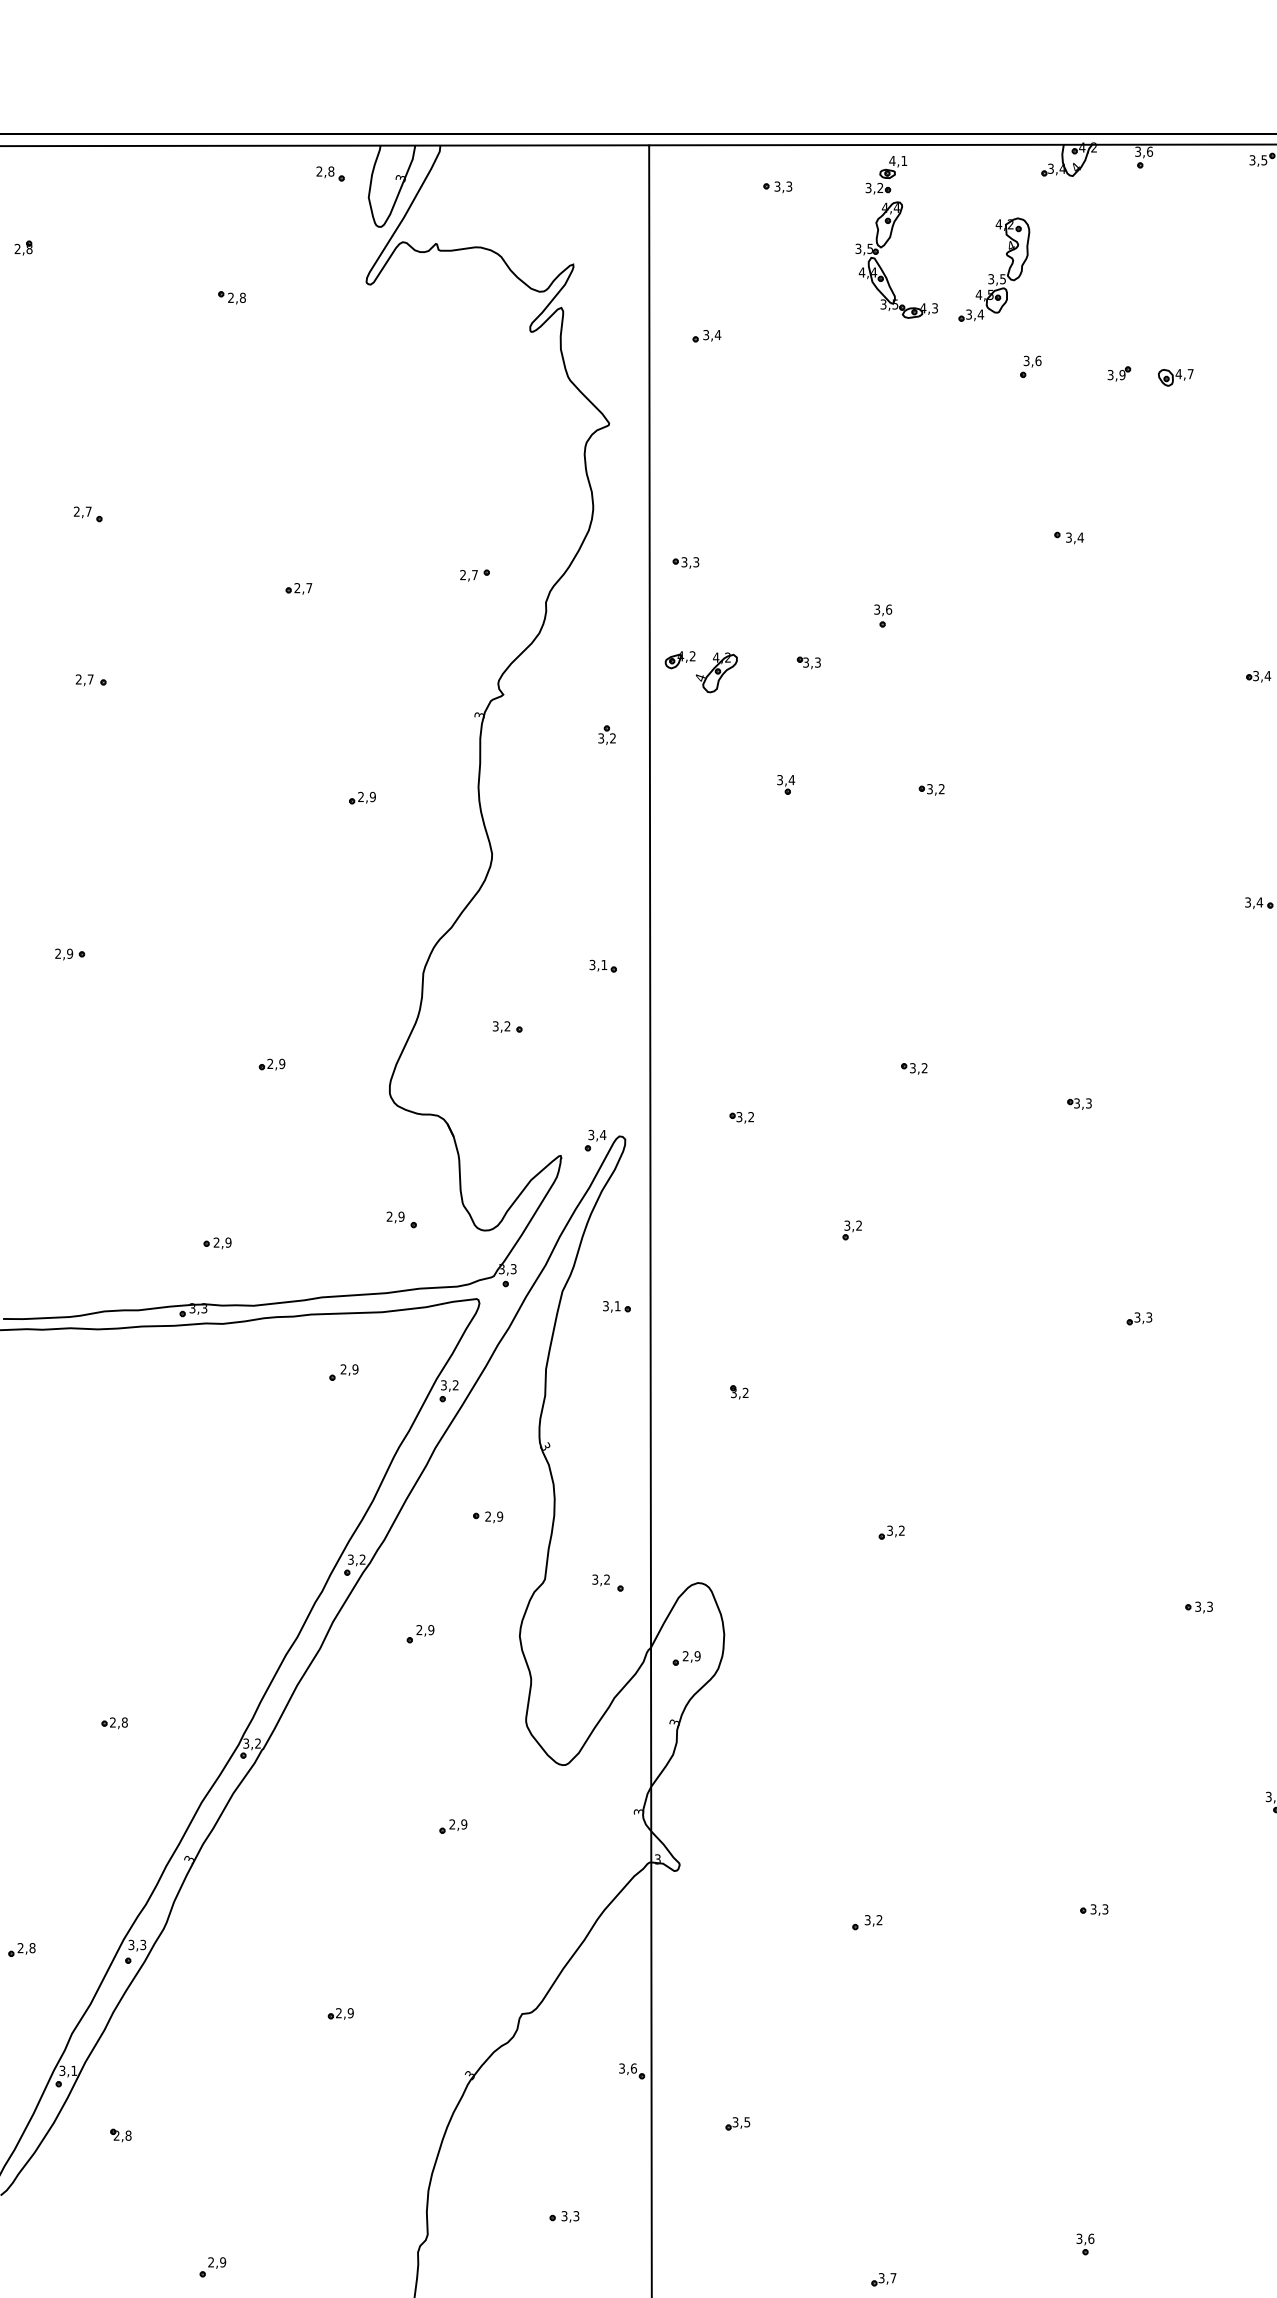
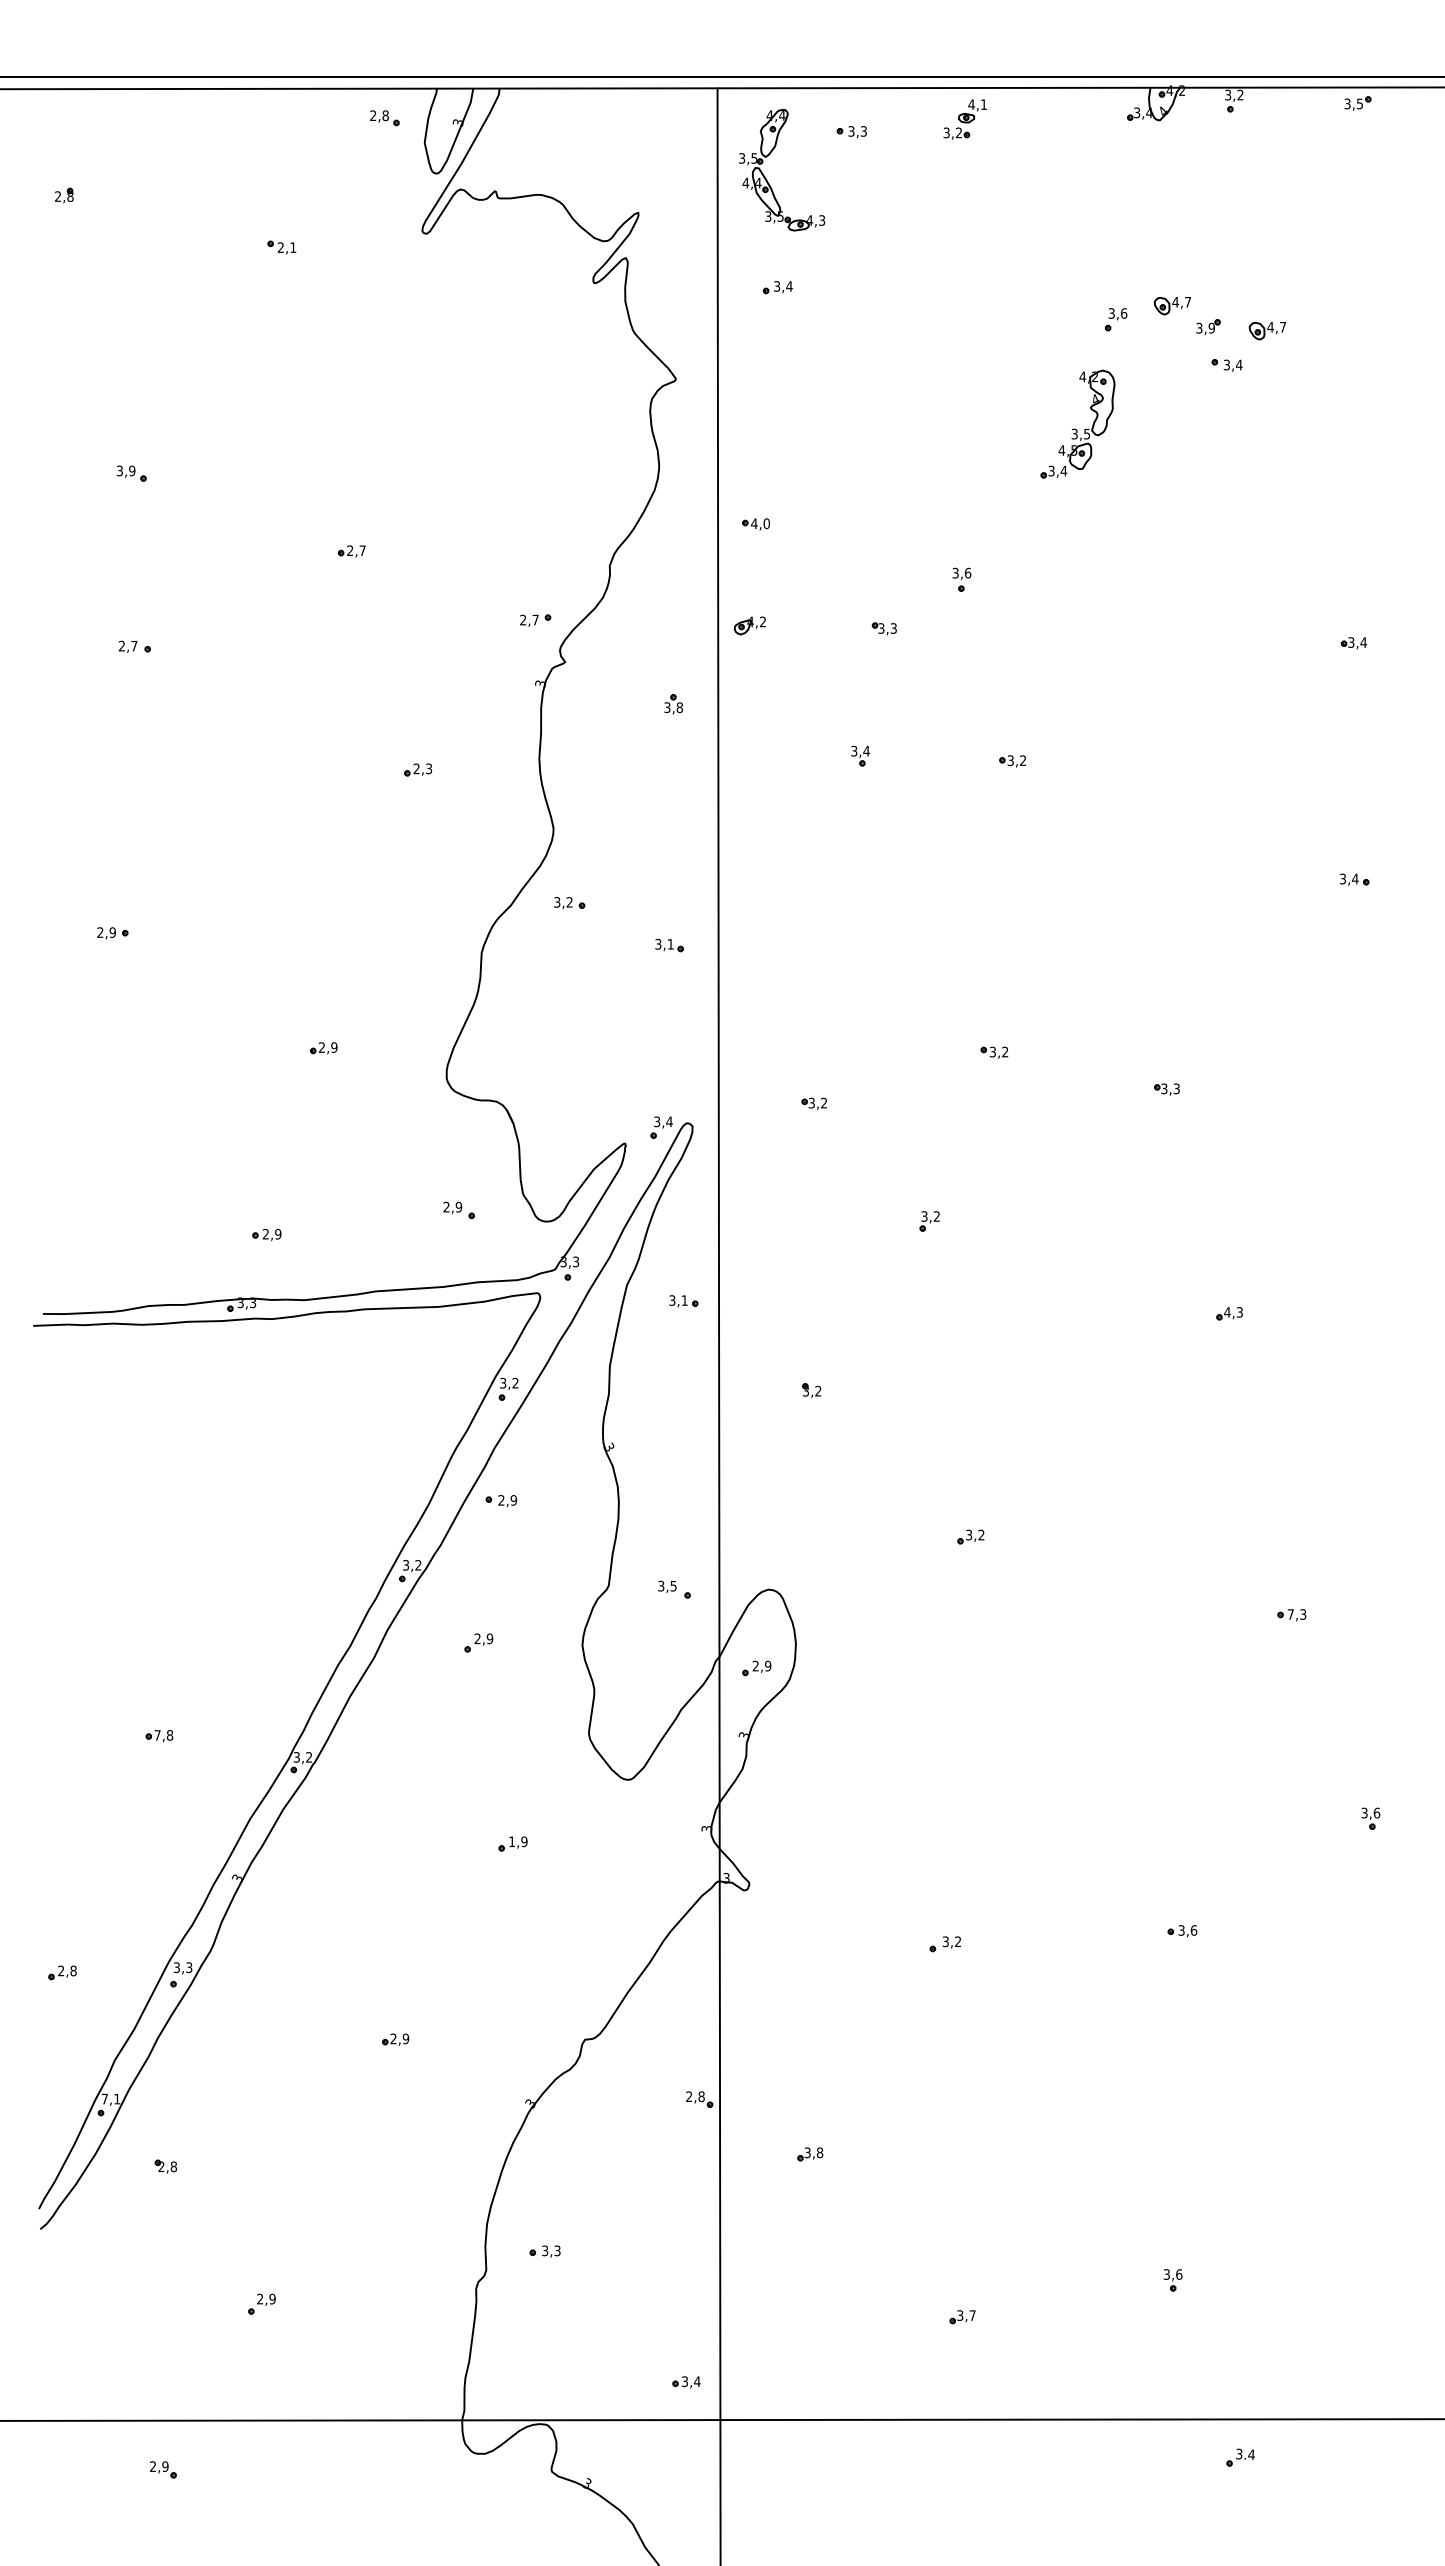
text: (1149, 151) -> (1240, 94), 3,6 -> 3,2
part: (993, 269) -> (1077, 423), moved
part: (883, 270) -> (768, 181), moved
text: (243, 297) -> (293, 247), 2,8 -> 2,1
part: (1083, 353) -> (1171, 305), added
text: (82, 511) -> (125, 470), 2,7 -> 3,9
part: (1068, 538) -> (1226, 365), moved
text: (690, 562) -> (760, 523), 3,3 -> 4,0
part: (474, 575) -> (535, 620), moved
part: (717, 673) -> (788, 639), removed
text: (612, 738) -> (679, 707), 3,2 -> 3,8
text: (372, 796) -> (428, 768), 2,9 -> 2,3
part: (507, 1027) -> (569, 903), moved
text: (1137, 1317) -> (1227, 1312), 3,3 -> 4,3
part: (343, 1372) -> (398, 1369), removed
part: (488, 1517) -> (501, 1501), moved
text: (606, 1579) -> (673, 1585), 3,2 -> 3,5
text: (1197, 1606) -> (1290, 1614), 3,3 -> 7,3
text: (112, 1722) -> (157, 1735), 2,8 -> 7,8
text: (451, 1824) -> (511, 1841), 2,9 -> 1,9
text: (1104, 1909) -> (1193, 1930), 3,3 -> 3,6
text: (628, 2068) -> (695, 2096), 3,6 -> 2,8
text: (62, 2070) -> (104, 2098), 3,1 -> 7,1
text: (746, 2121) -> (819, 2152), 3,5 -> 3,8
part: (563, 2216) -> (544, 2251), moved

